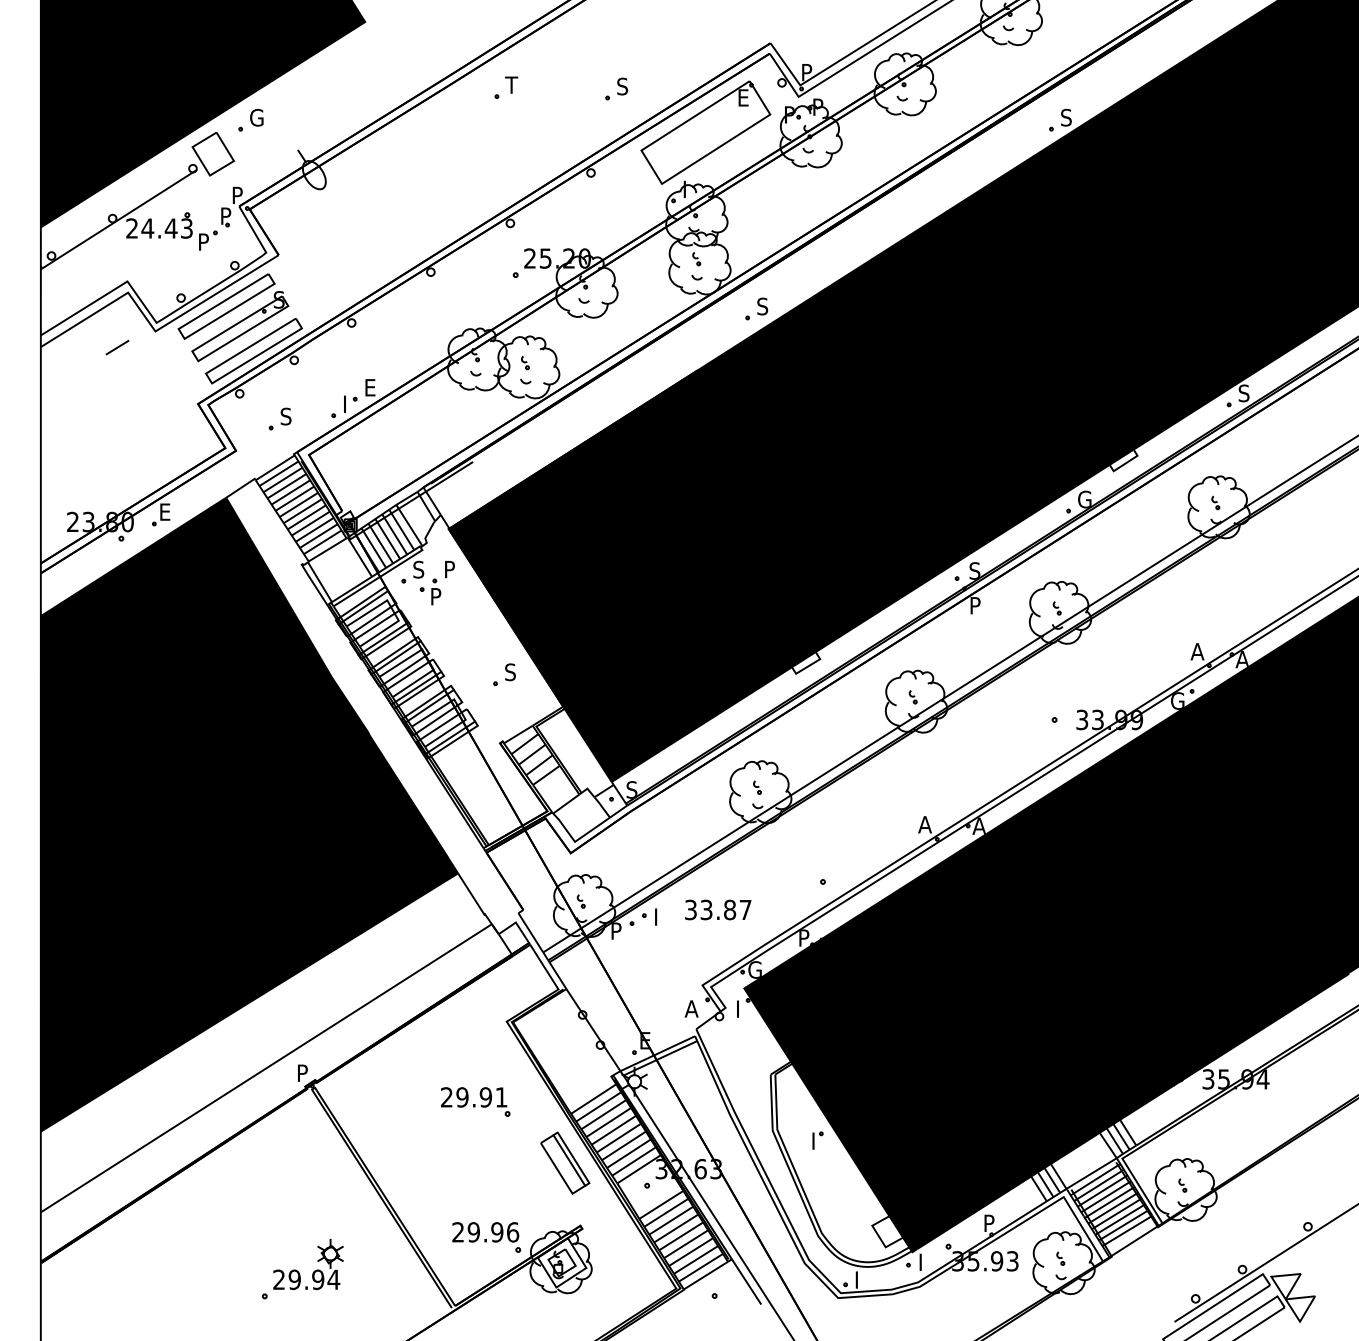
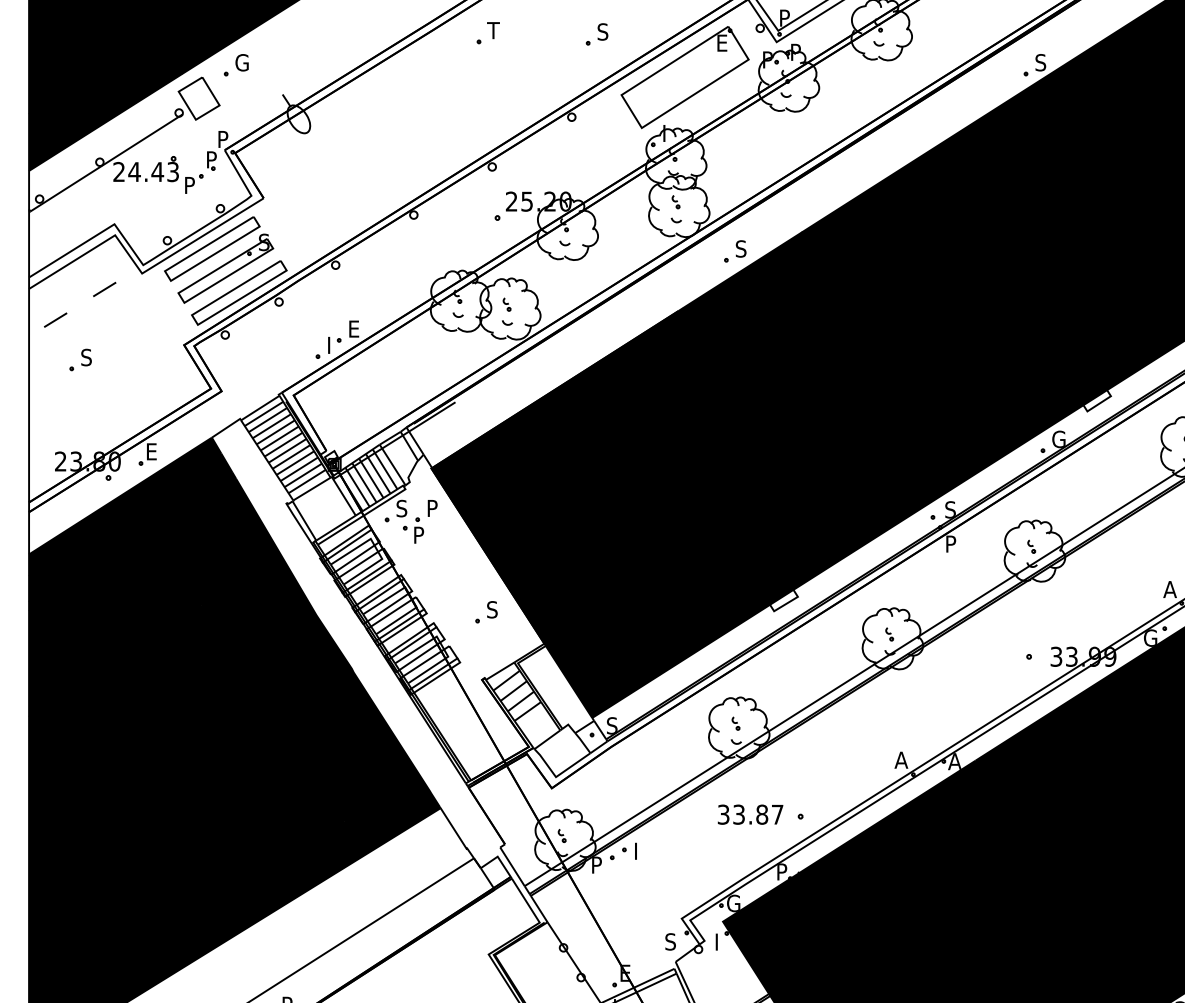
line: (67, 378) -> (55, 319), added
part: (279, 418) -> (80, 359), moved
text: (718, 909) -> (750, 814), moved
text: (691, 1008) -> (670, 941), A -> S

